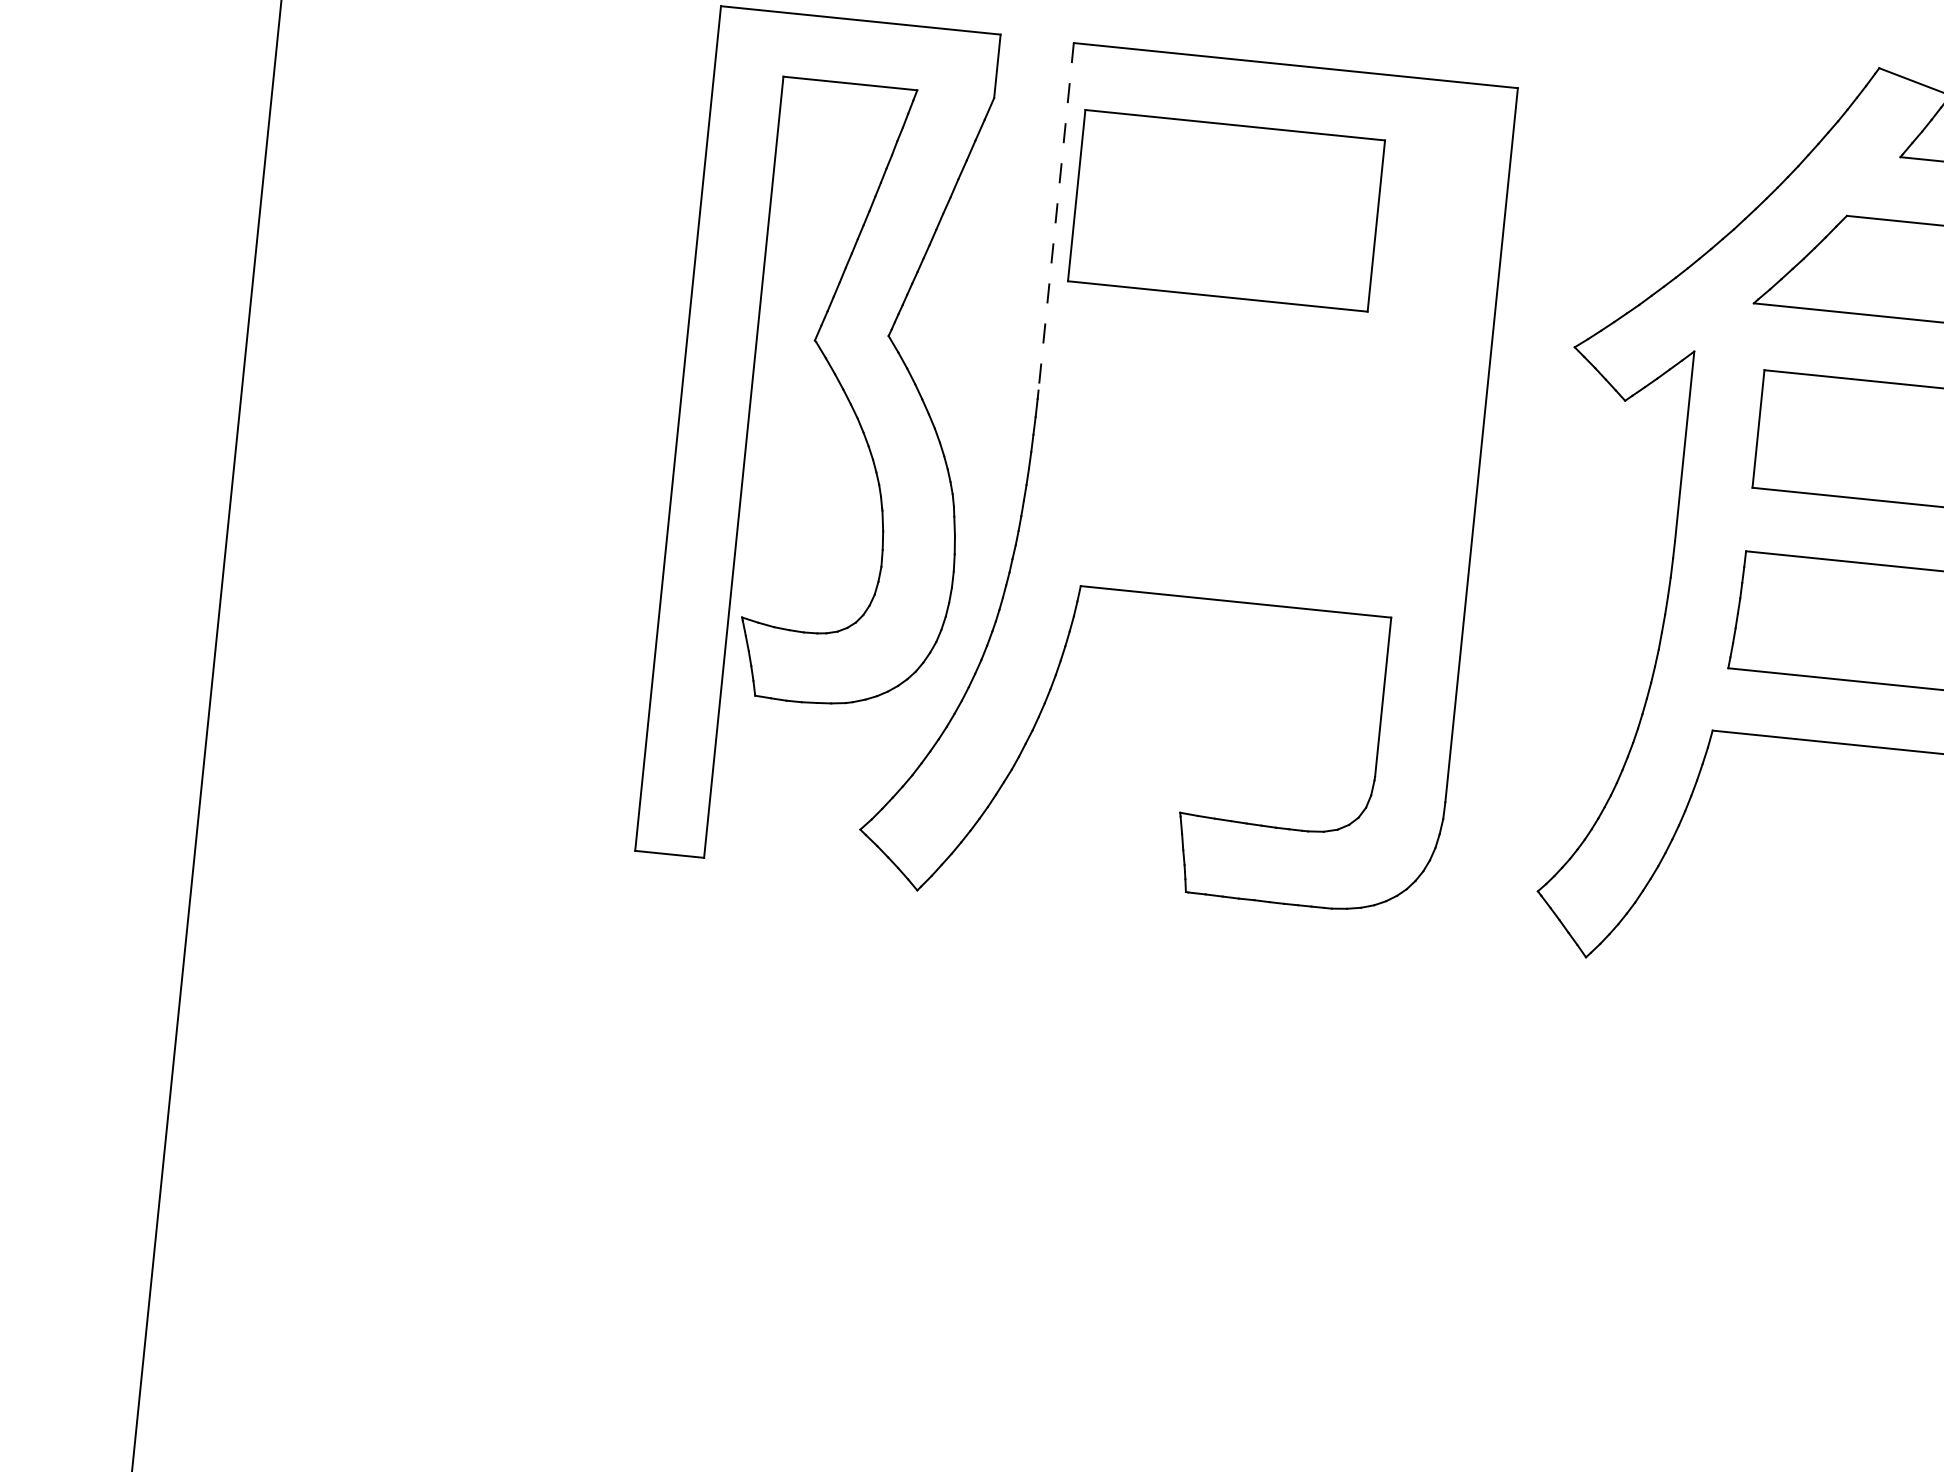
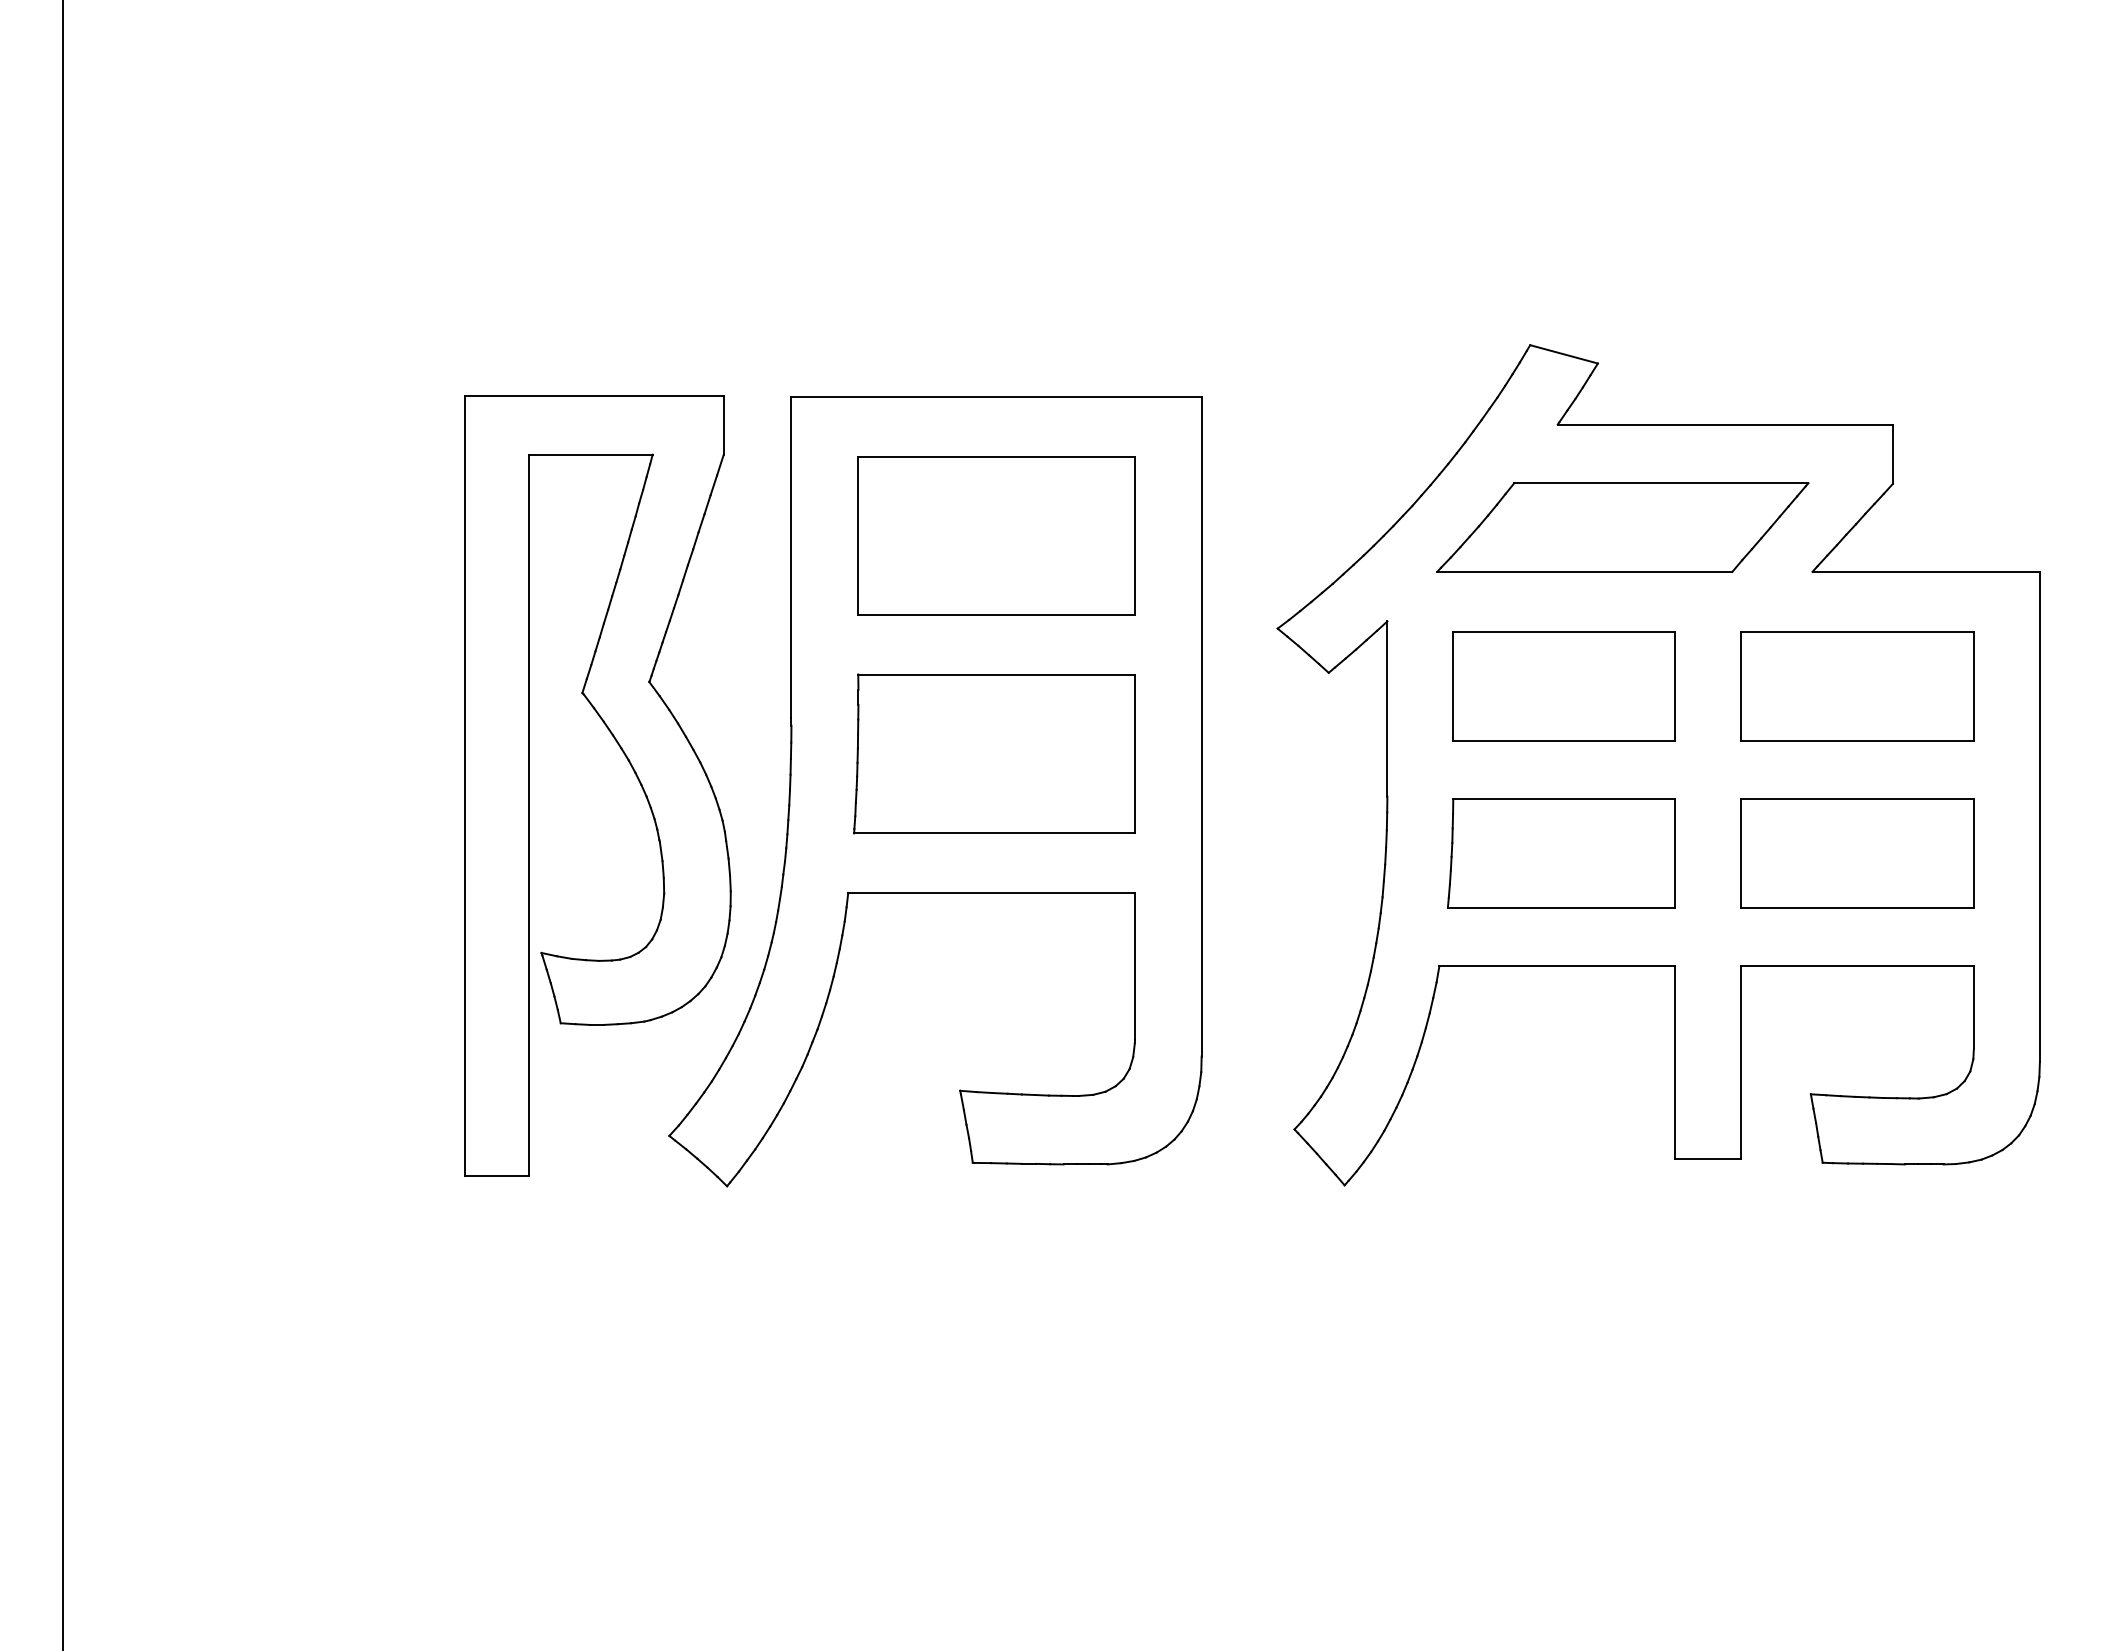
part: (1226, 210) -> (996, 535), moved
line: (1056, 217) -> (791, 558), dashed -> solid
part: (1254, 451) -> (994, 753), added

